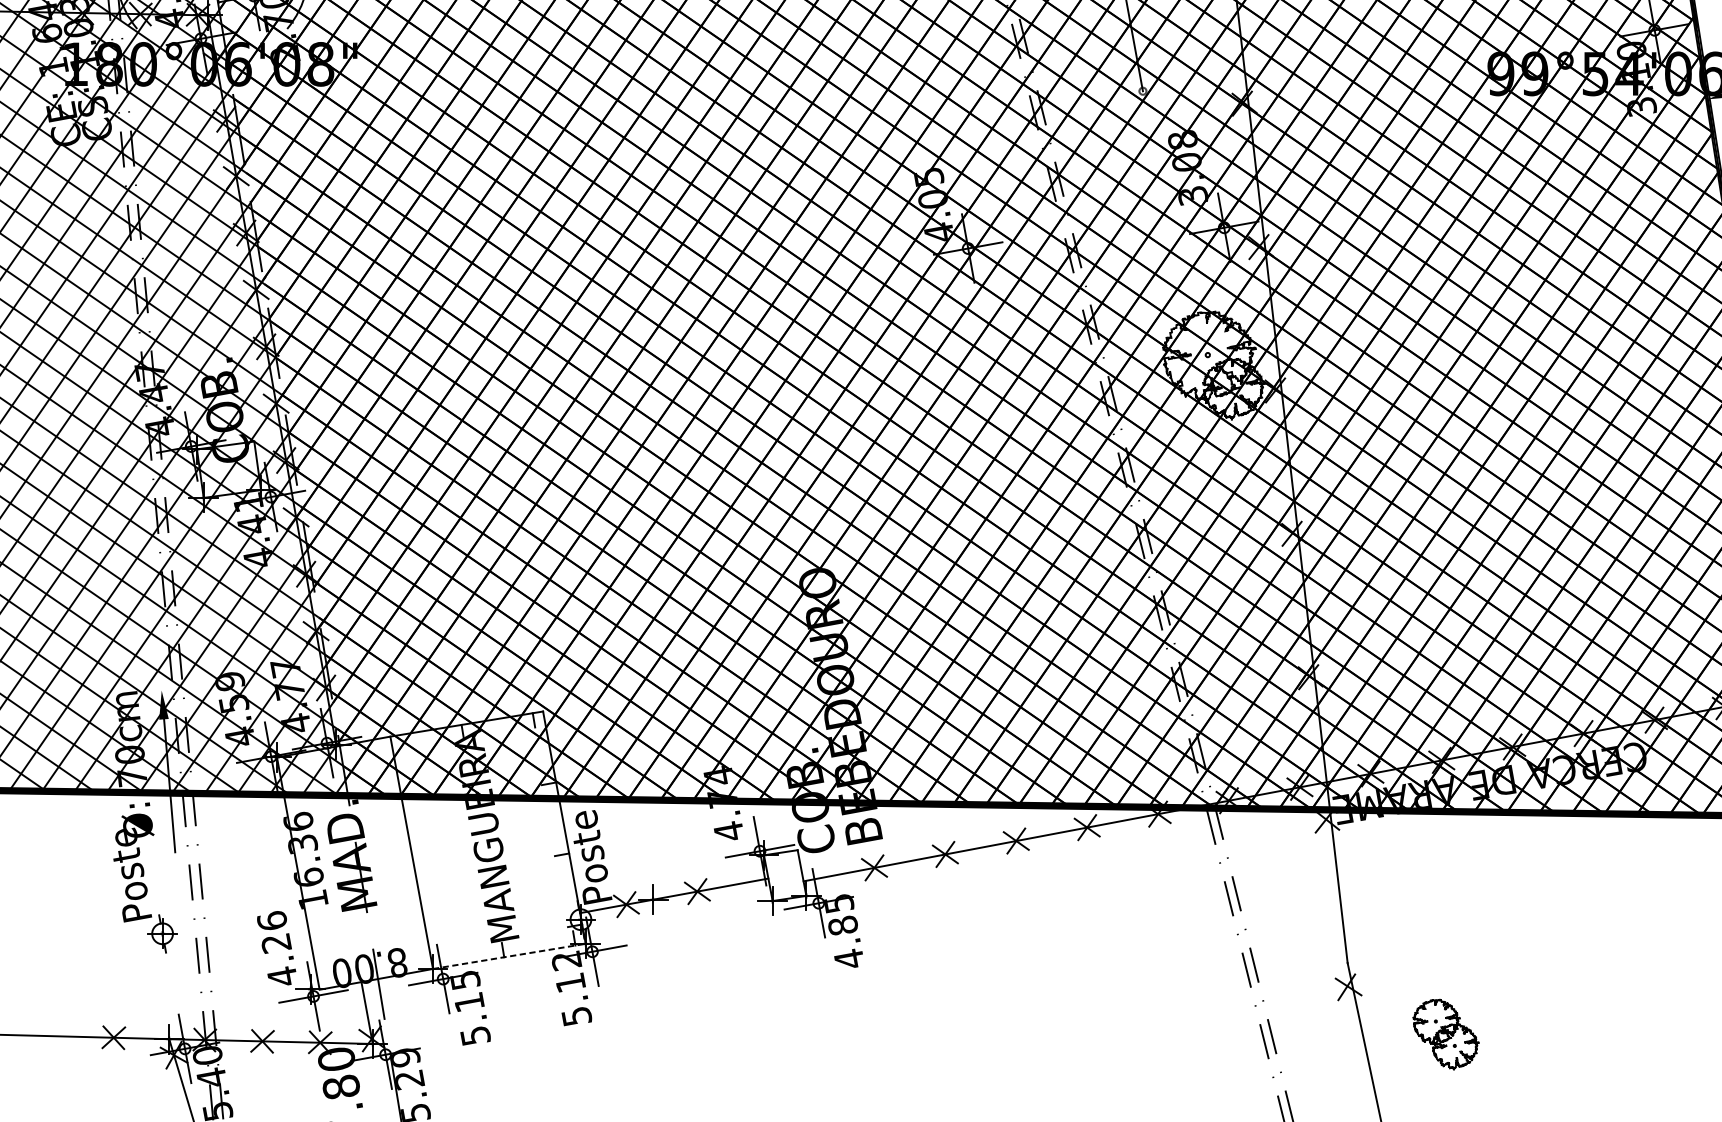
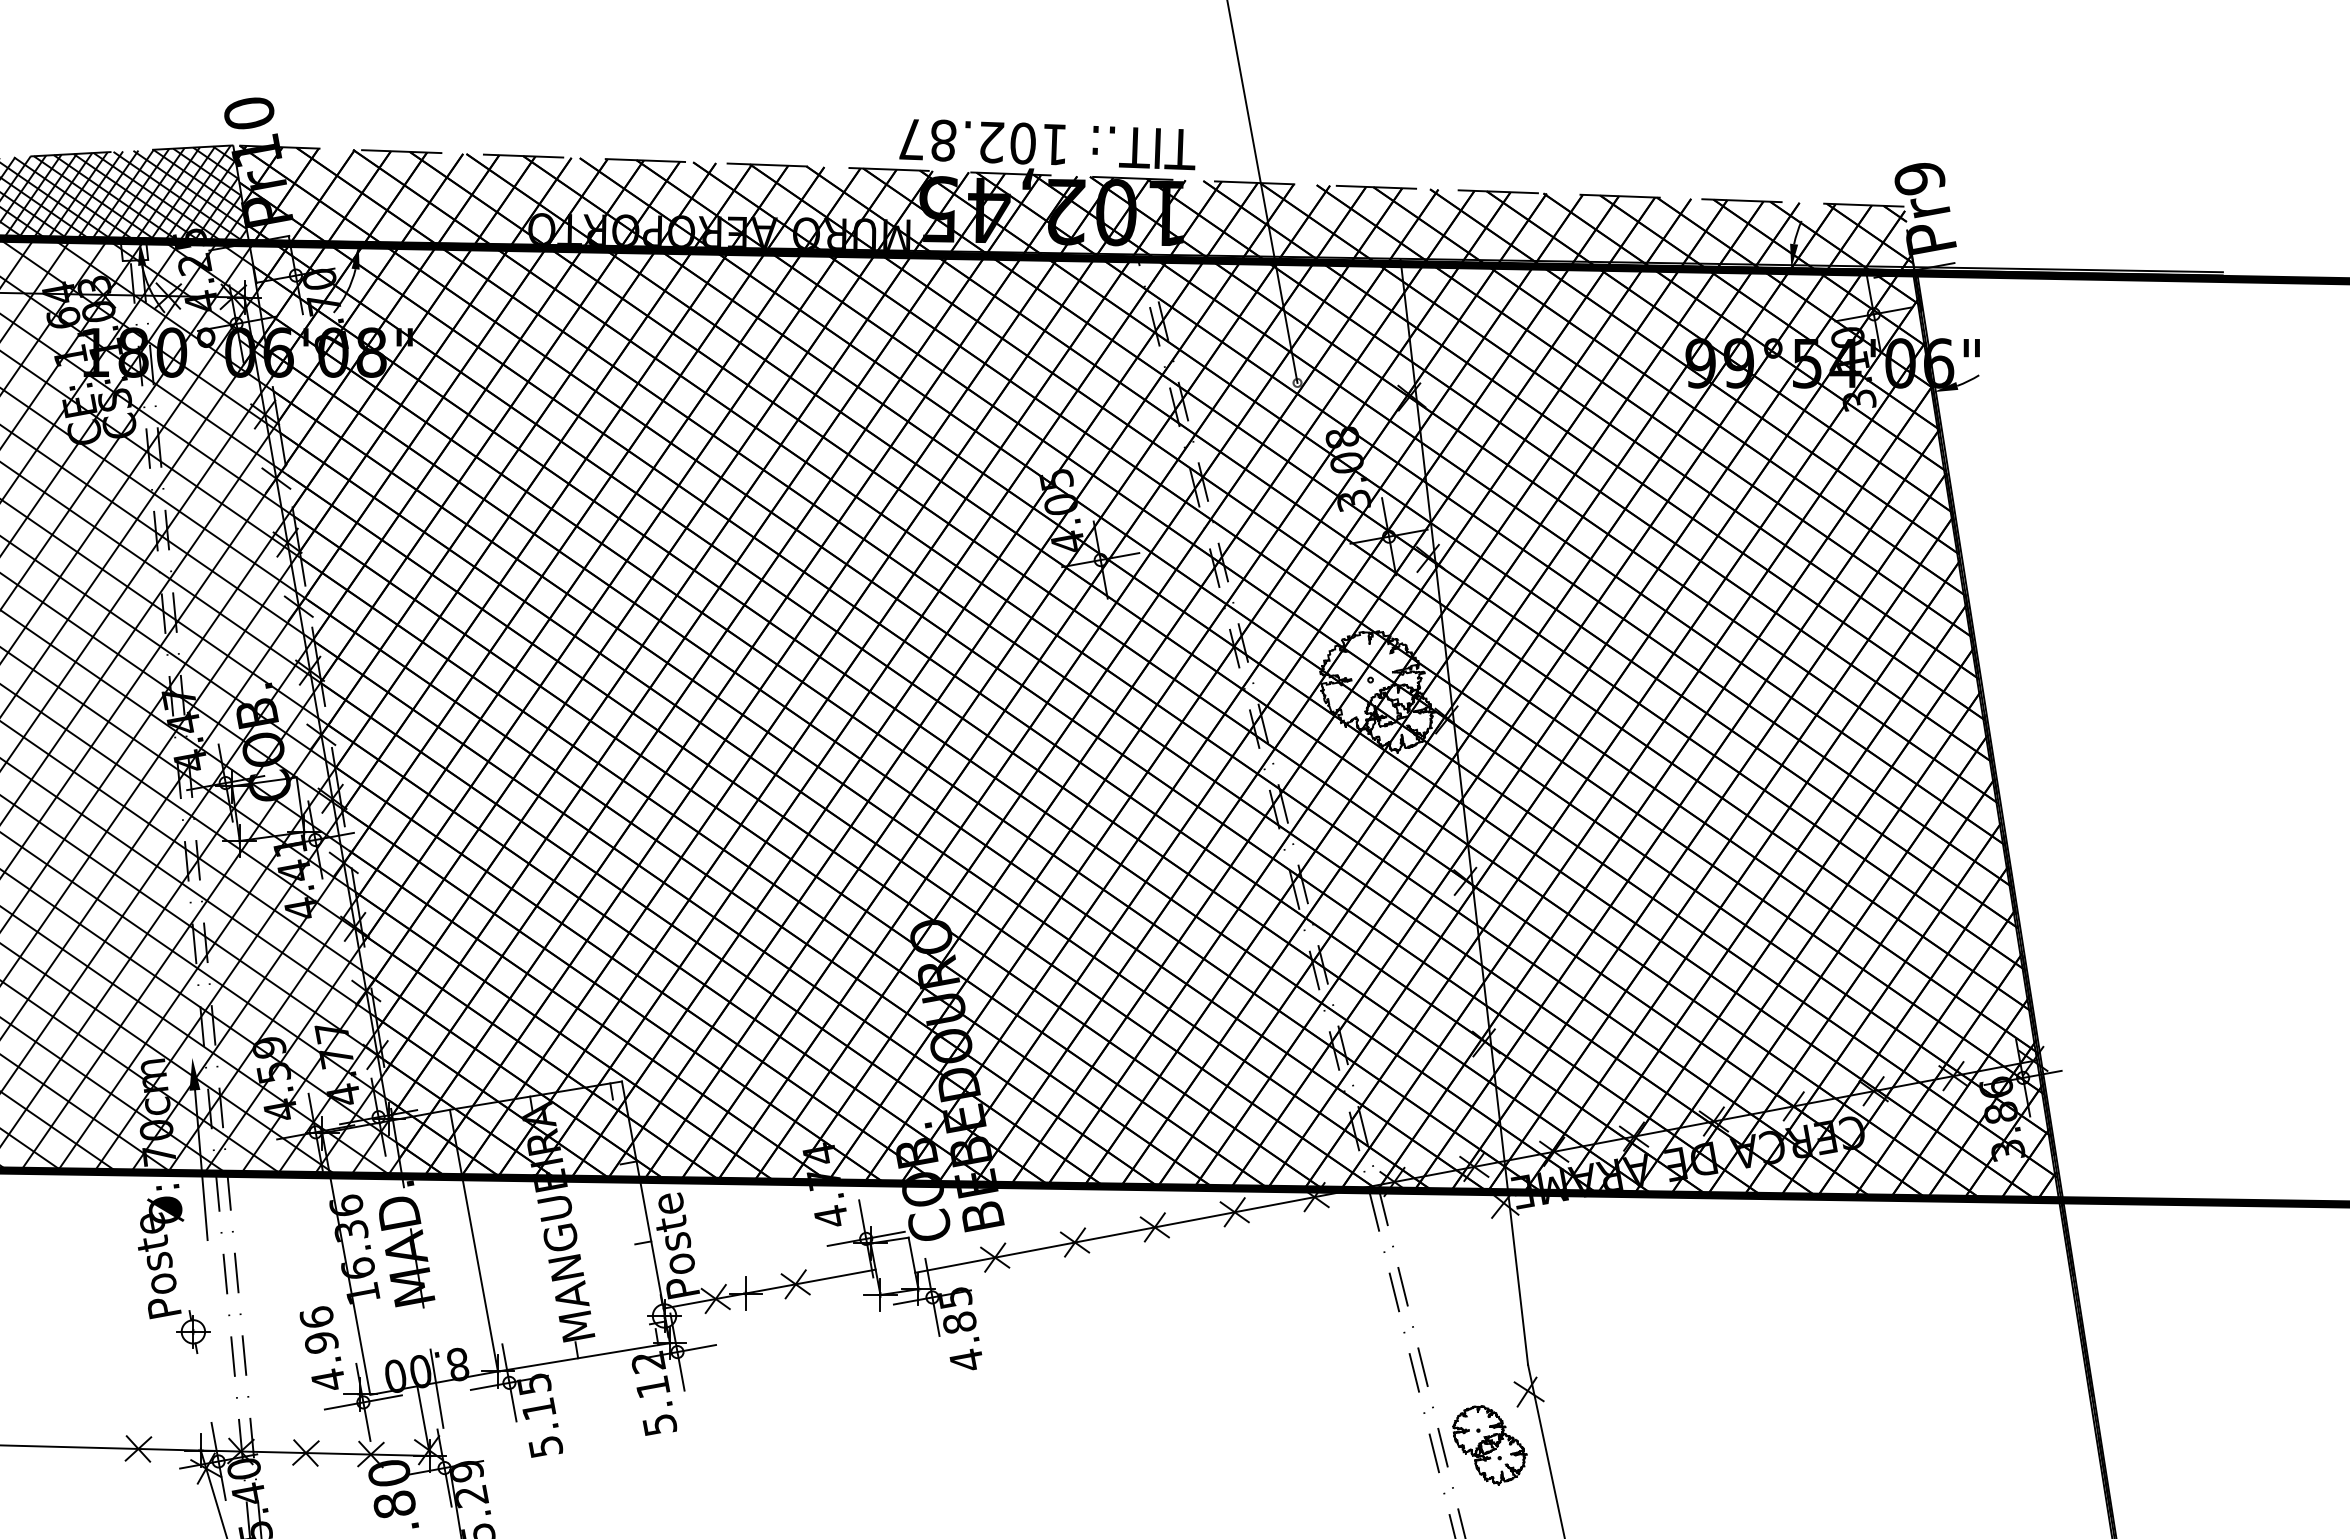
text: (277, 943) -> (322, 1342), 4.26 -> 4.96
line: (509, 956) -> (584, 1357), dashed -> solid
part: (1445, 1034) -> (1489, 1445), moved

